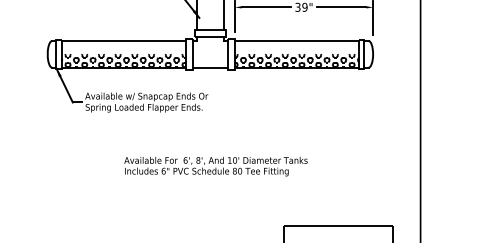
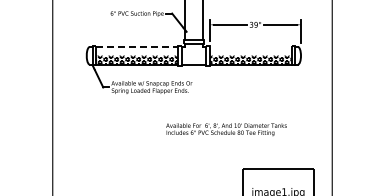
line: (123, 41) -> (136, 47), solid -> dashed
line: (296, 41) -> (250, 47), removed
text: (215, 166) -> (226, 129), moved

